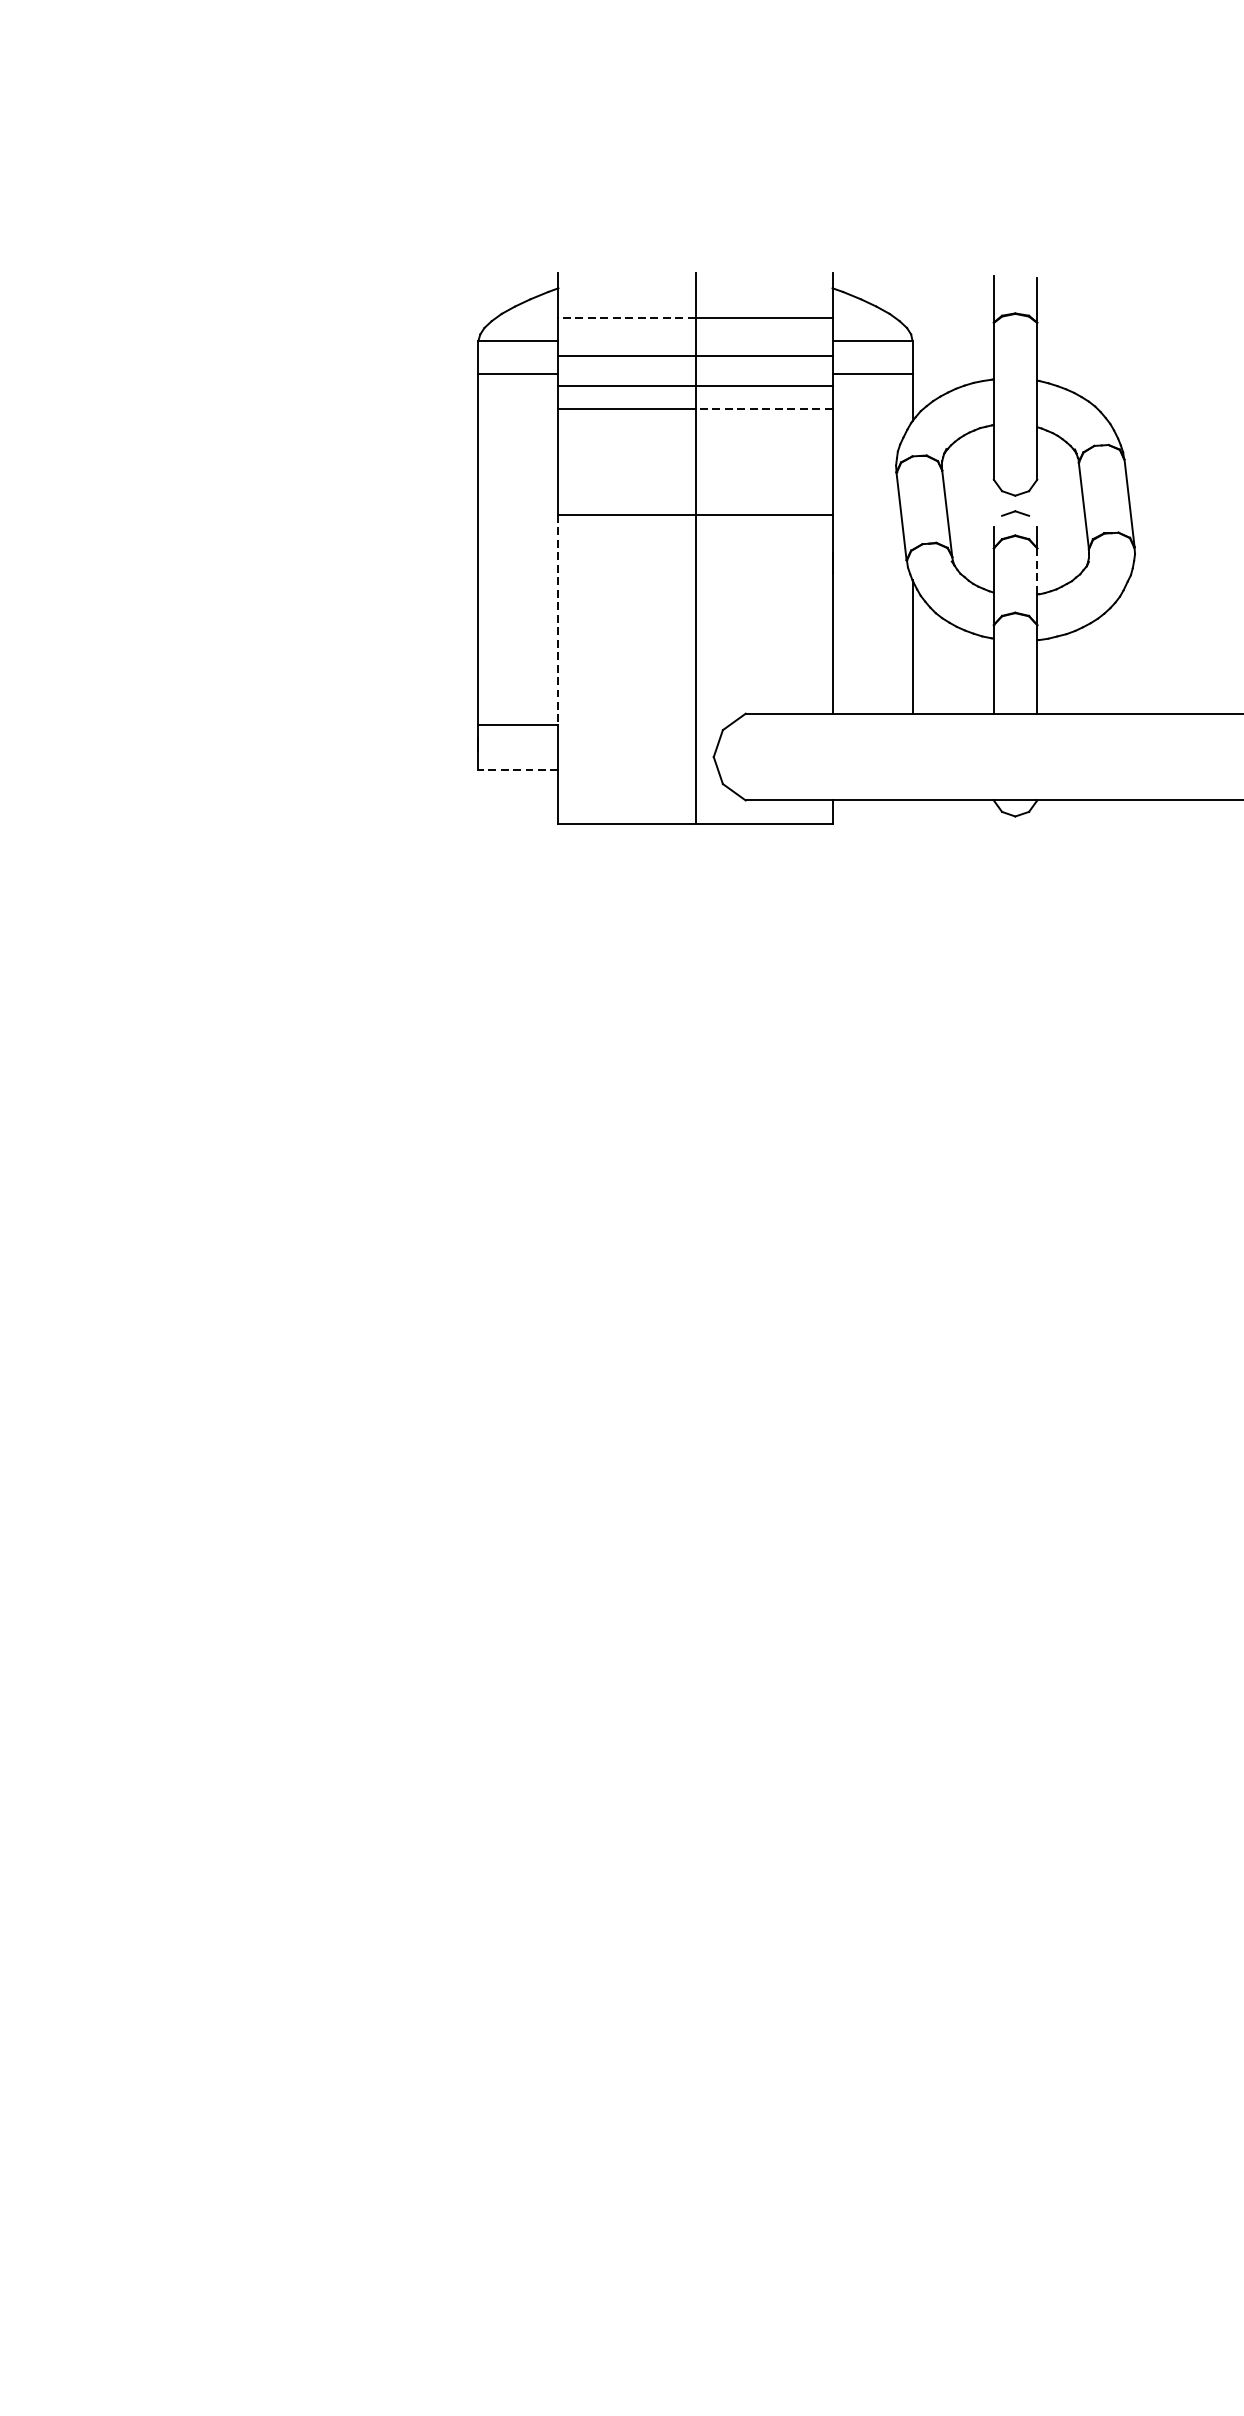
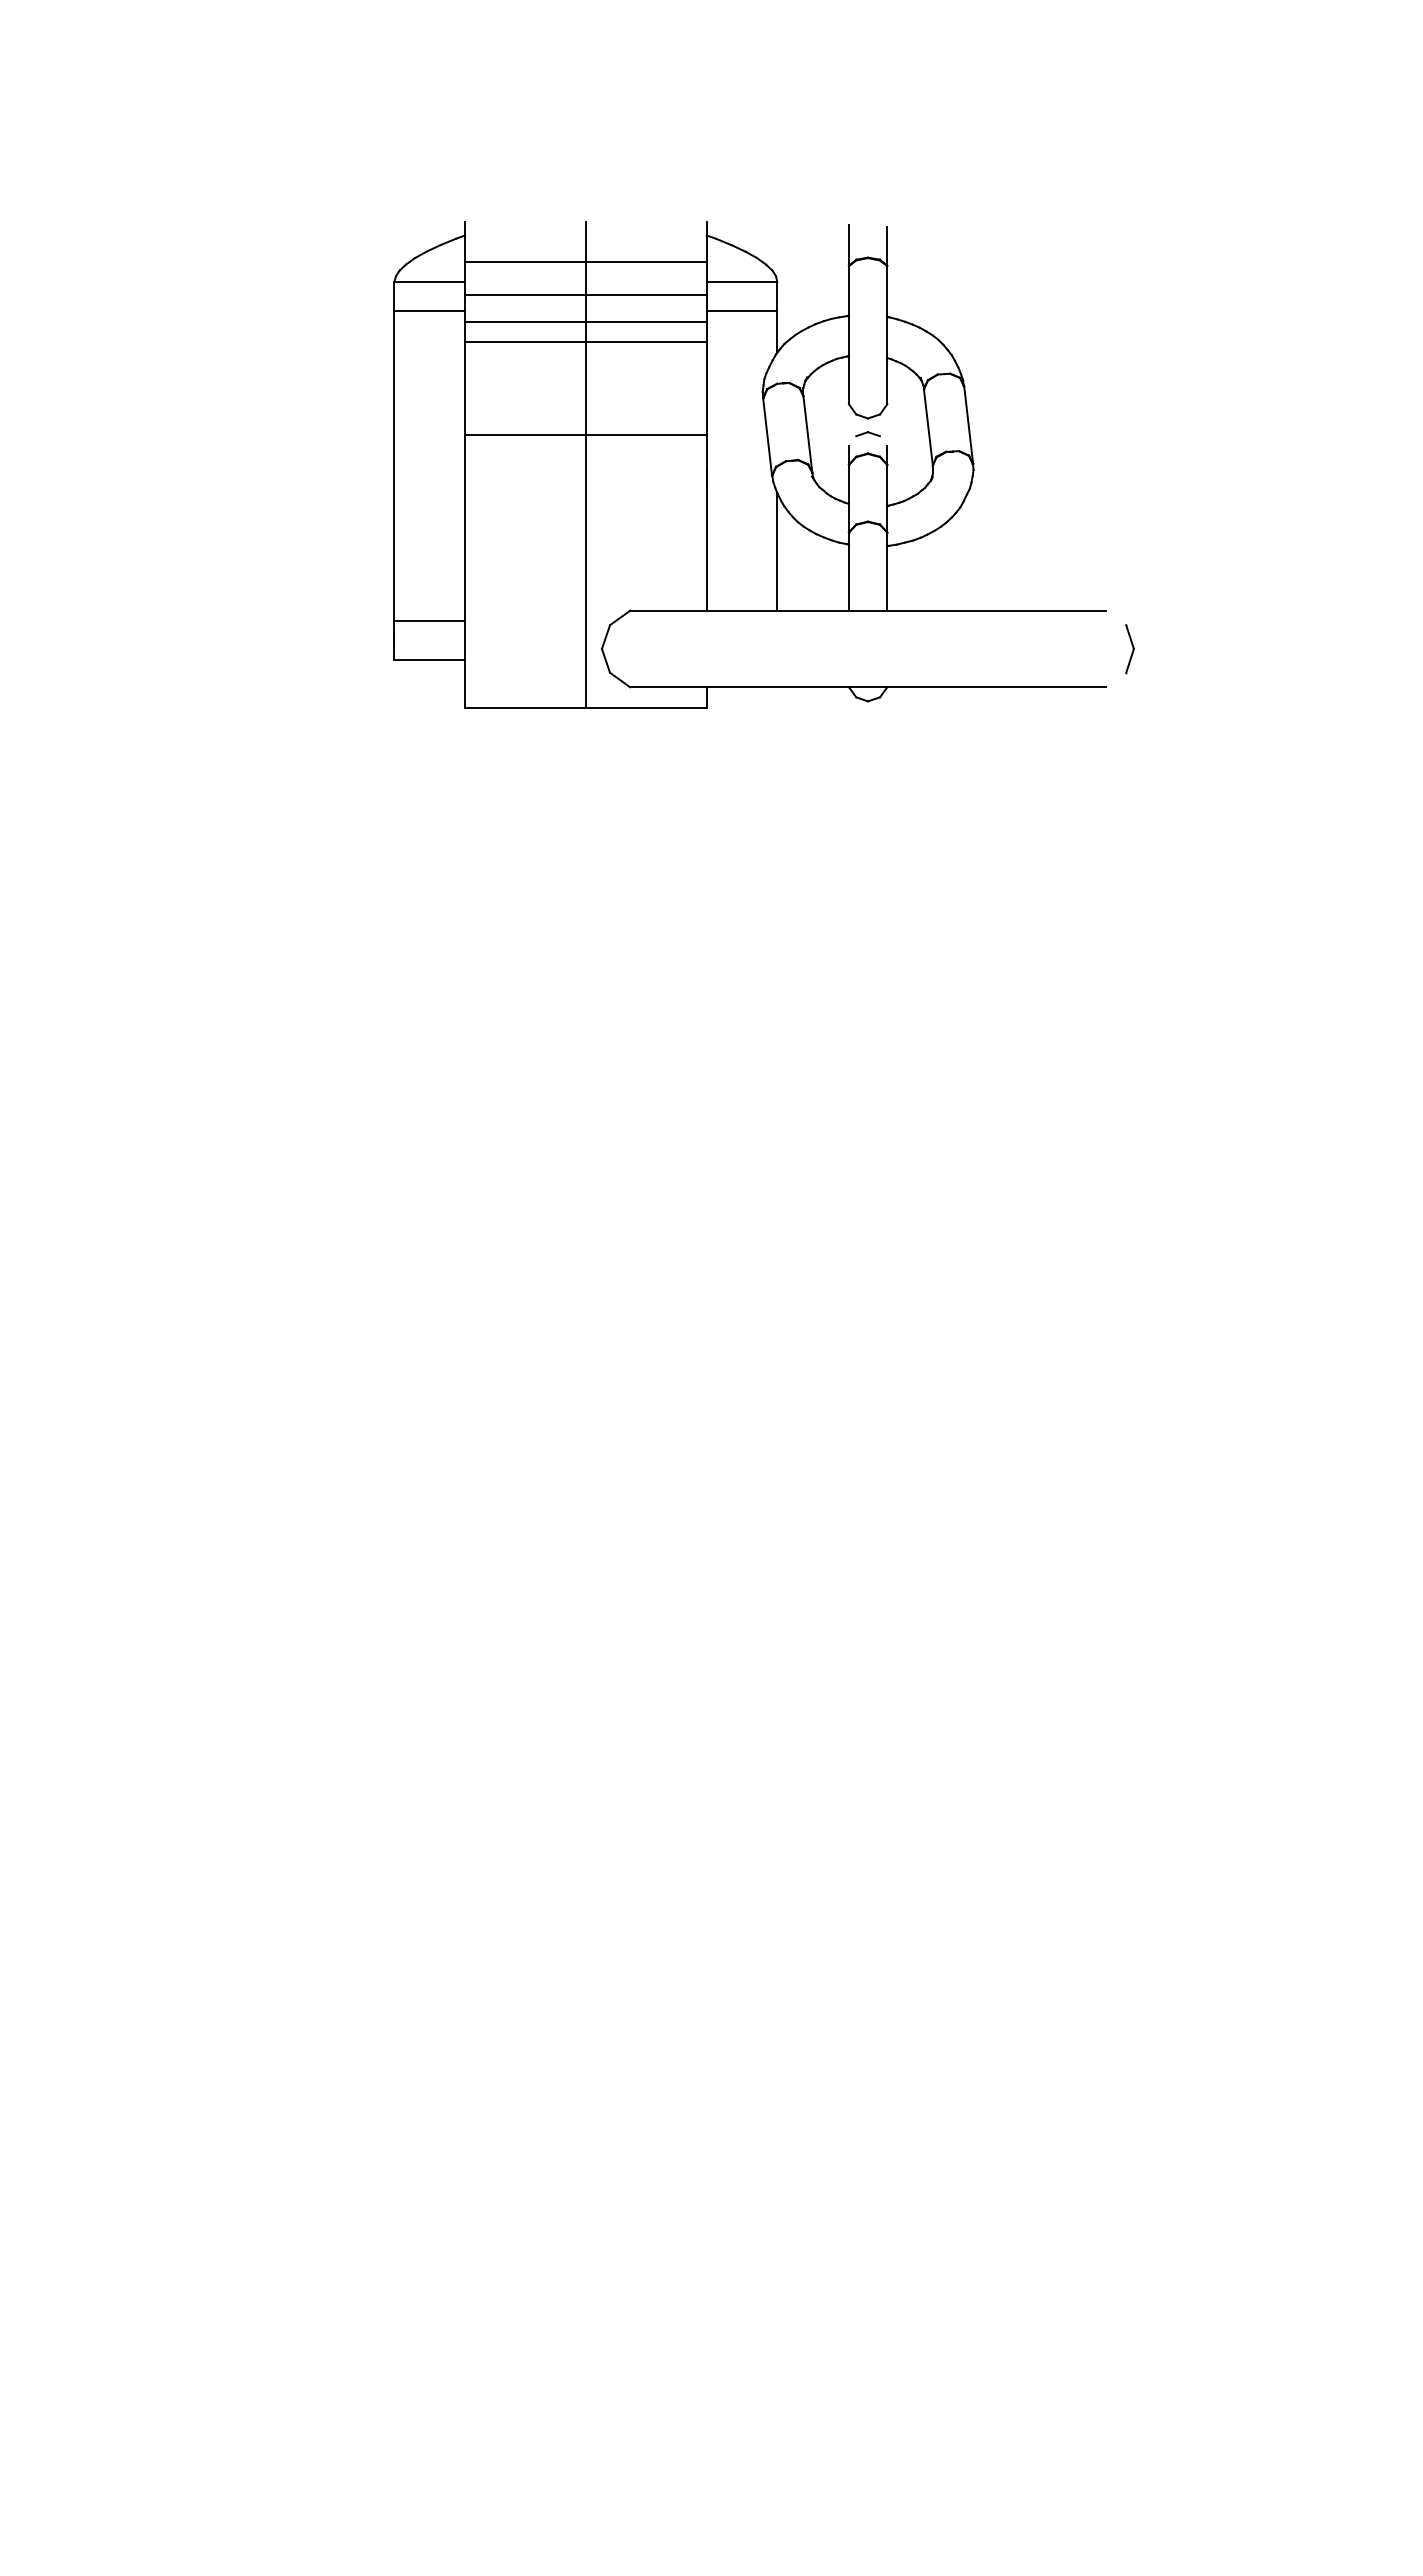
line: (625, 317) -> (524, 261), dashed -> solid
line: (763, 409) -> (645, 342), dashed -> solid
line: (1037, 571) -> (887, 485), dashed -> solid
line: (557, 620) -> (464, 528), dashed -> solid
line: (518, 770) -> (429, 660), dashed -> solid

